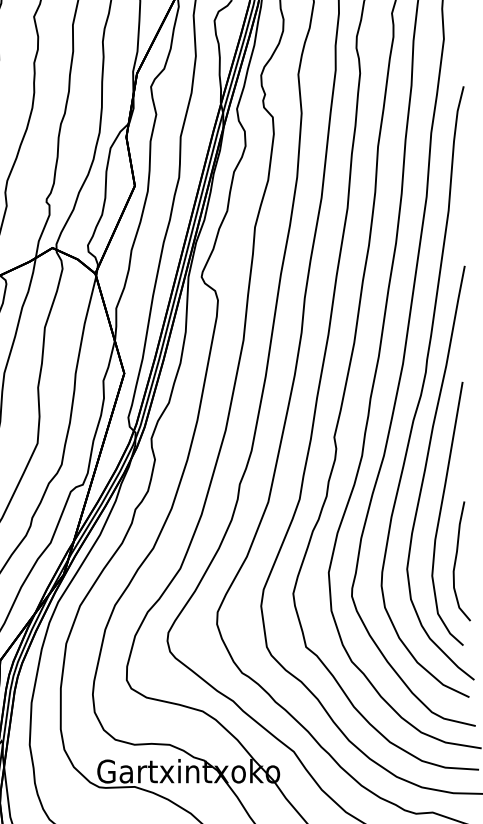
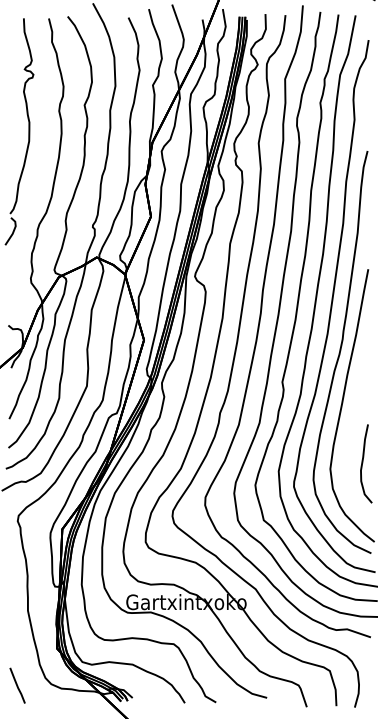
part: (446, 513) -> (356, 432), removed

